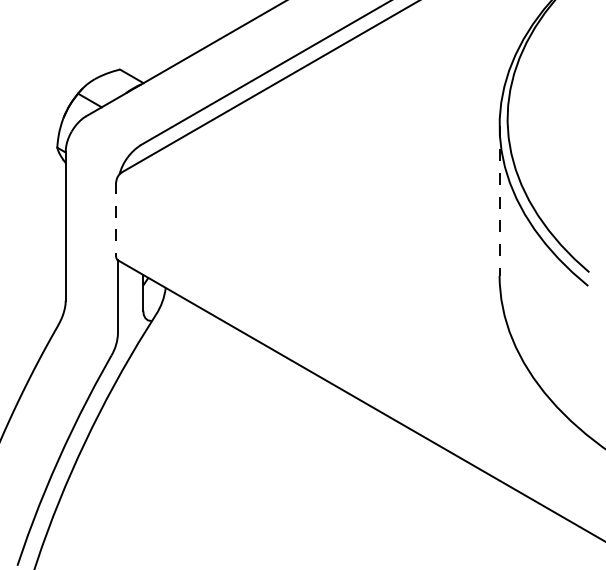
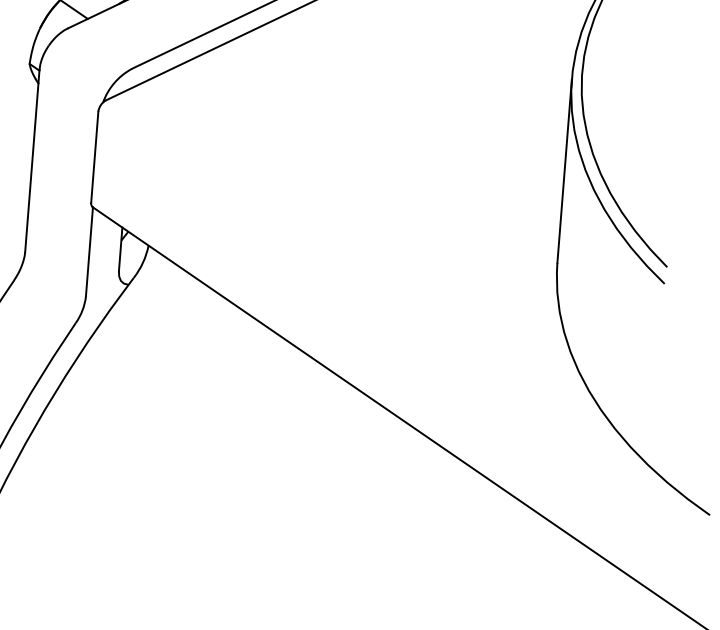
line: (499, 201) -> (564, 172), dashed -> solid
line: (116, 219) -> (95, 157), dashed -> solid

